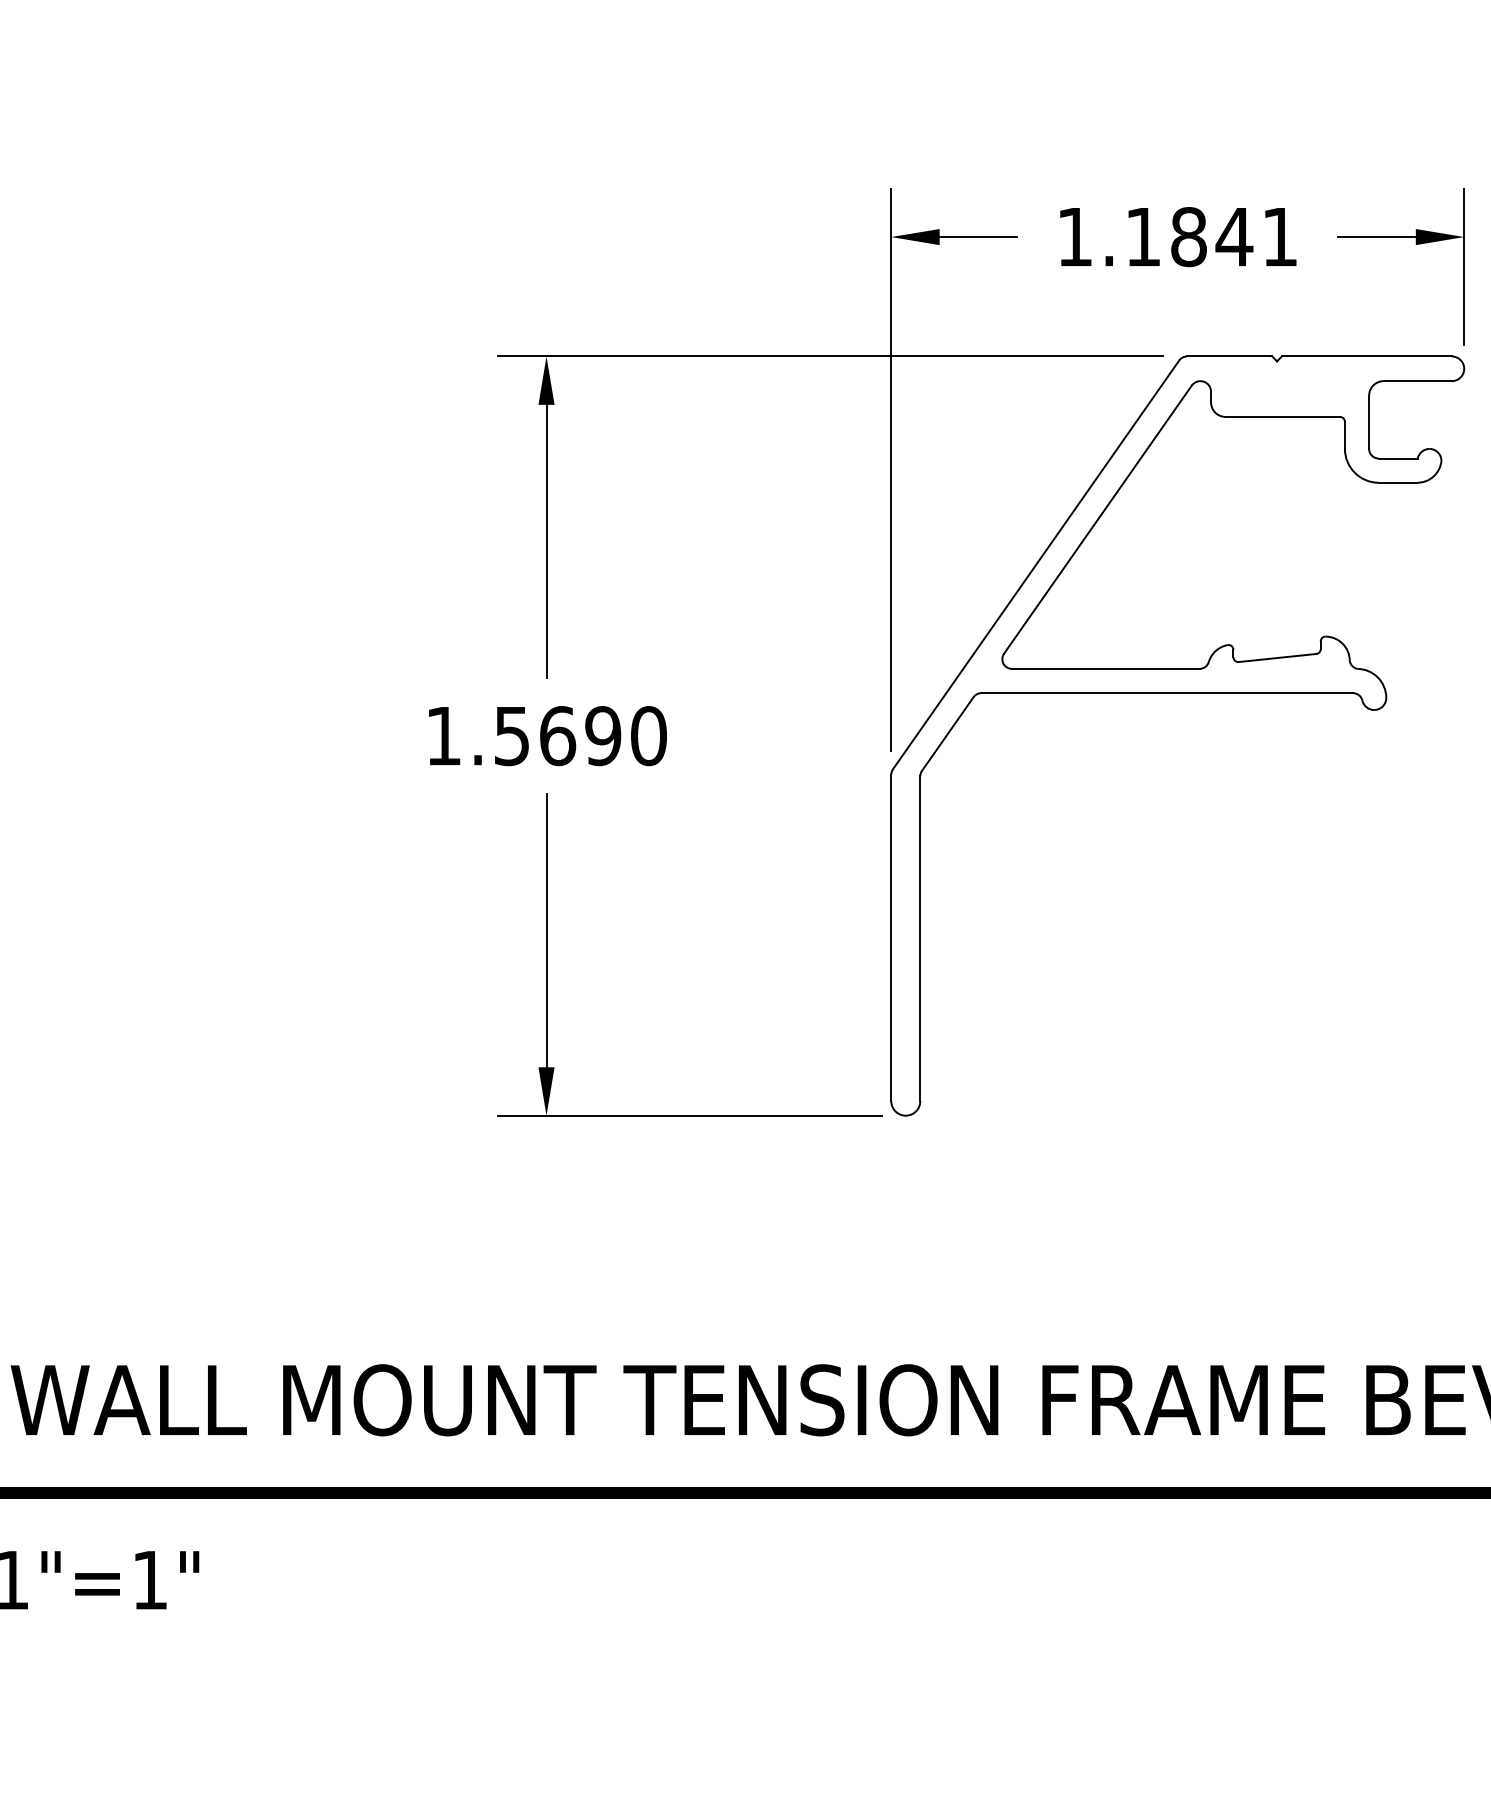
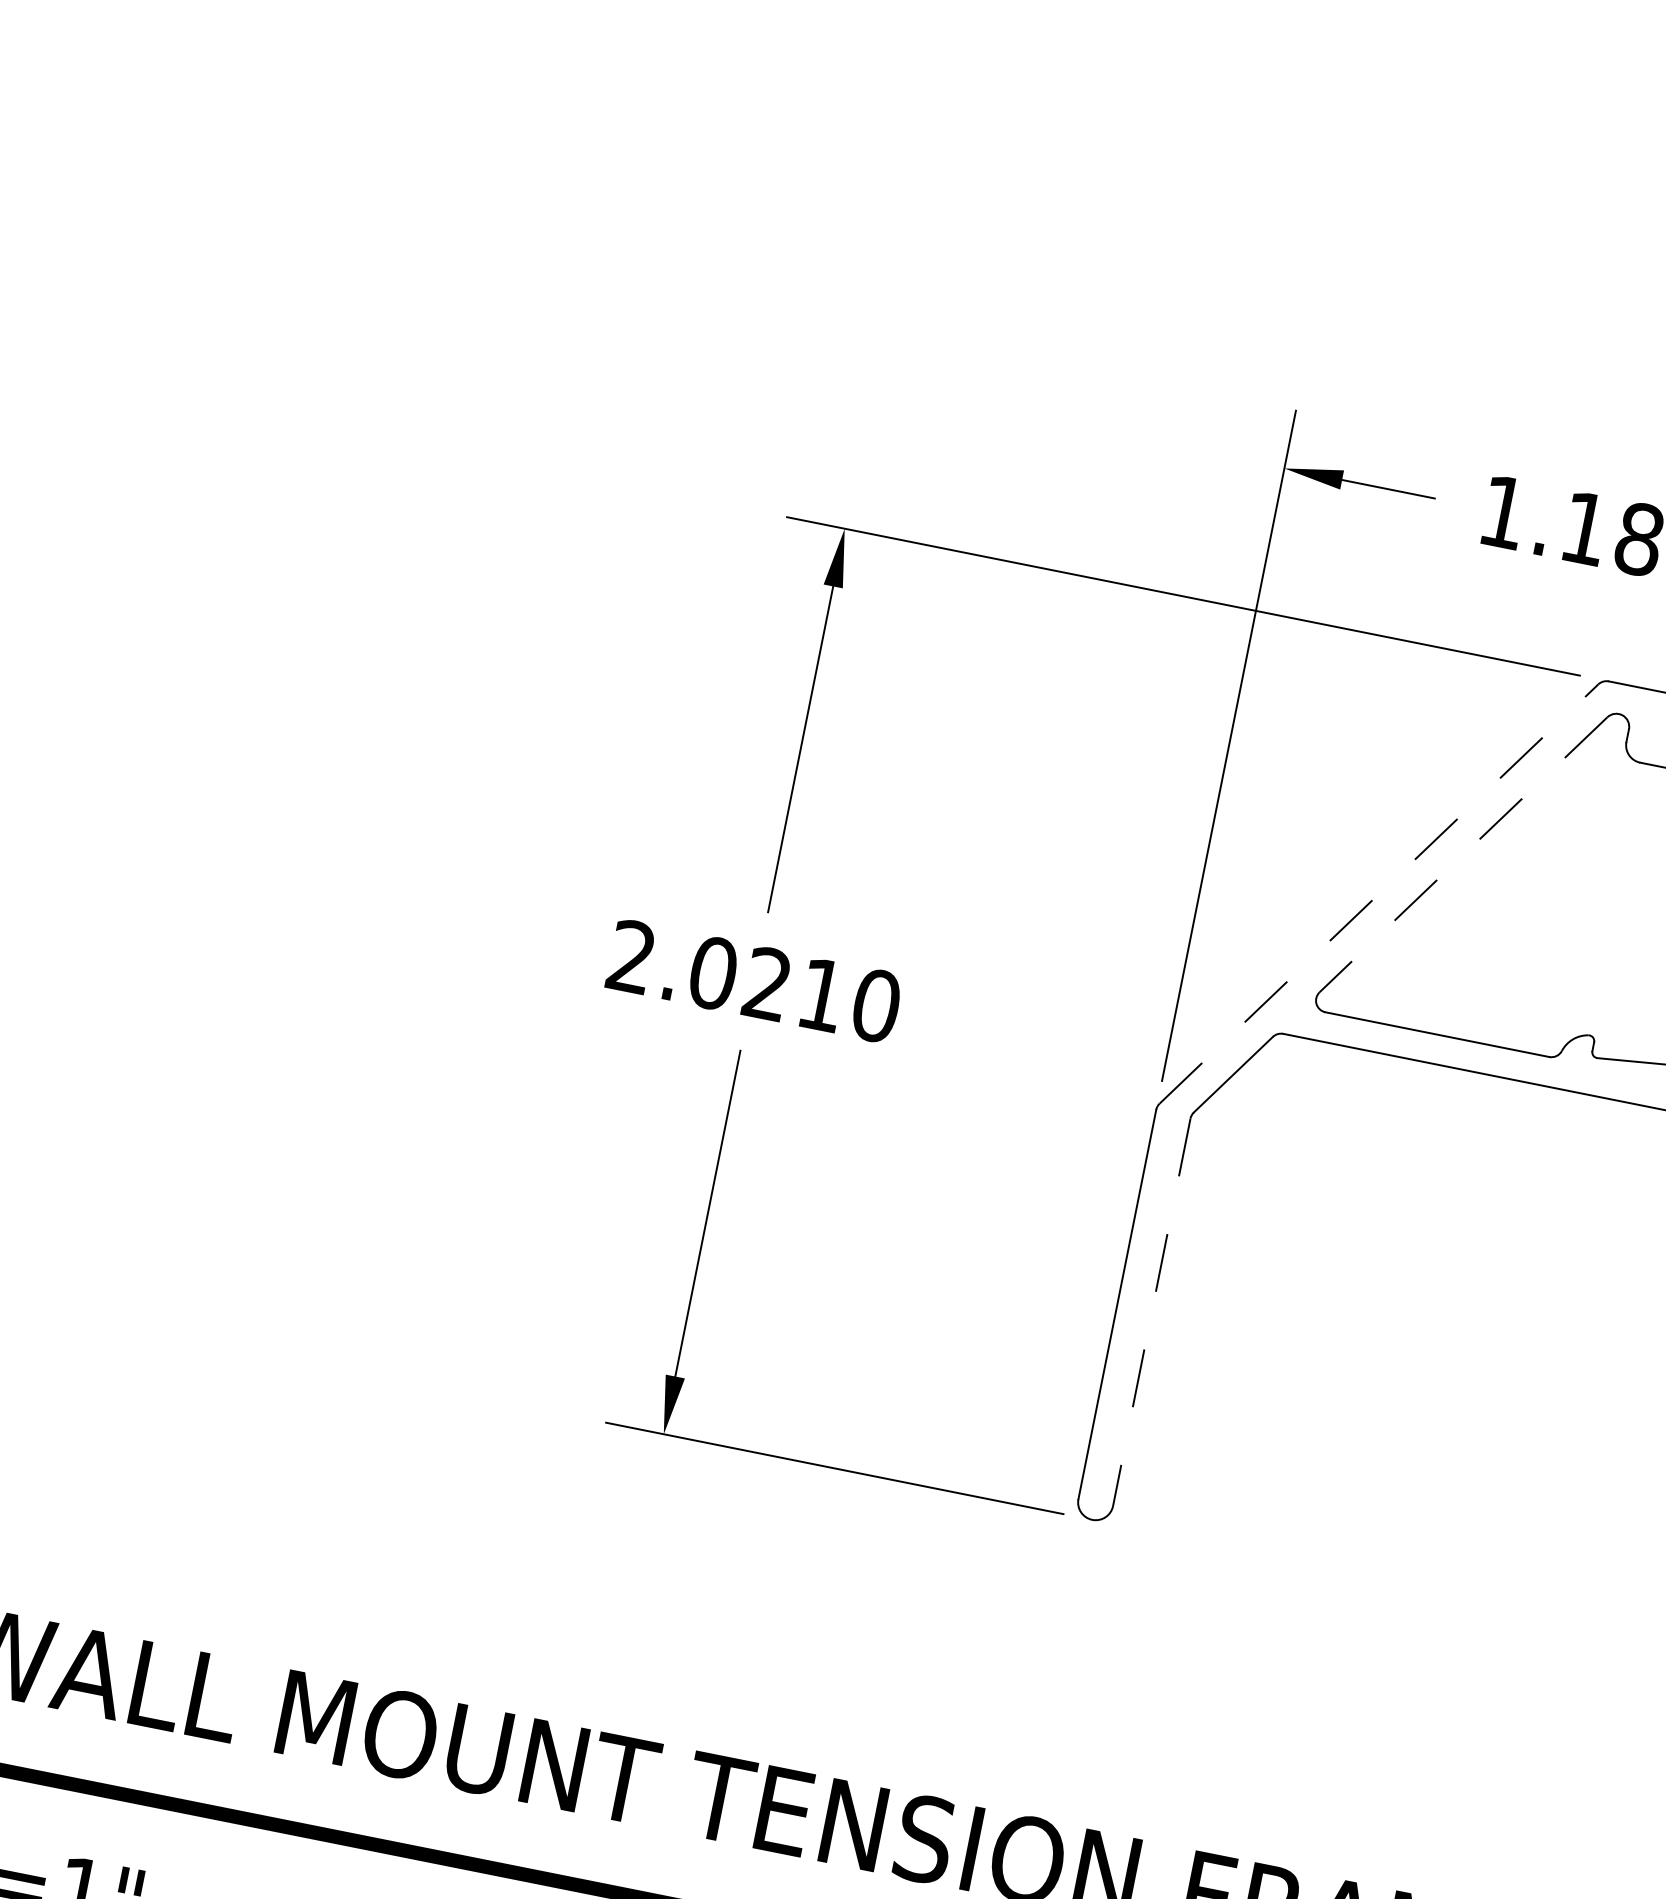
line: (1097, 519) -> (1463, 854), solid -> dashed
line: (1036, 564) -> (1379, 893), solid -> dashed
text: (523, 736) -> (726, 976), 1.5690 -> 2.0210
line: (920, 939) -> (1151, 1313), solid -> dashed

